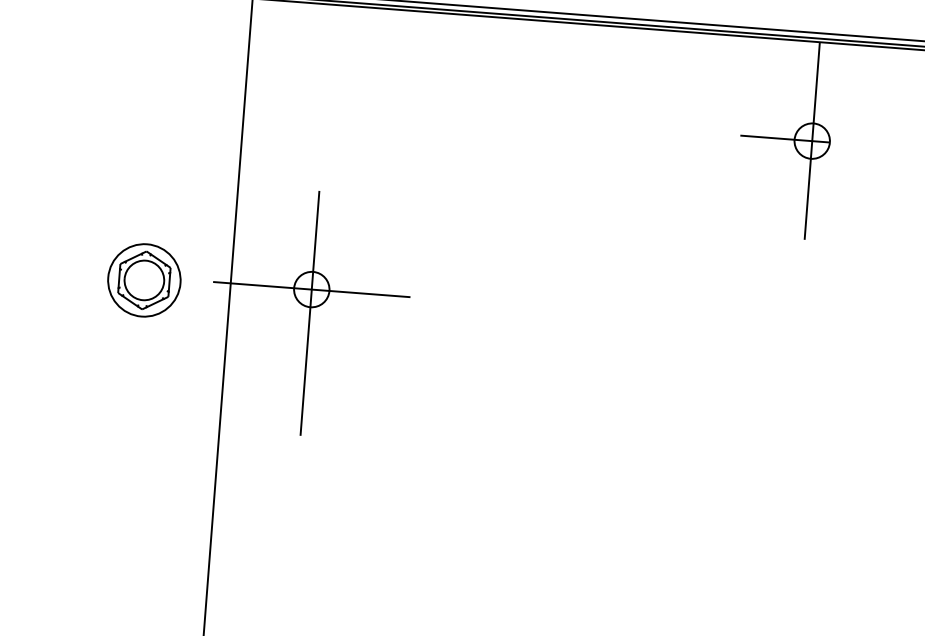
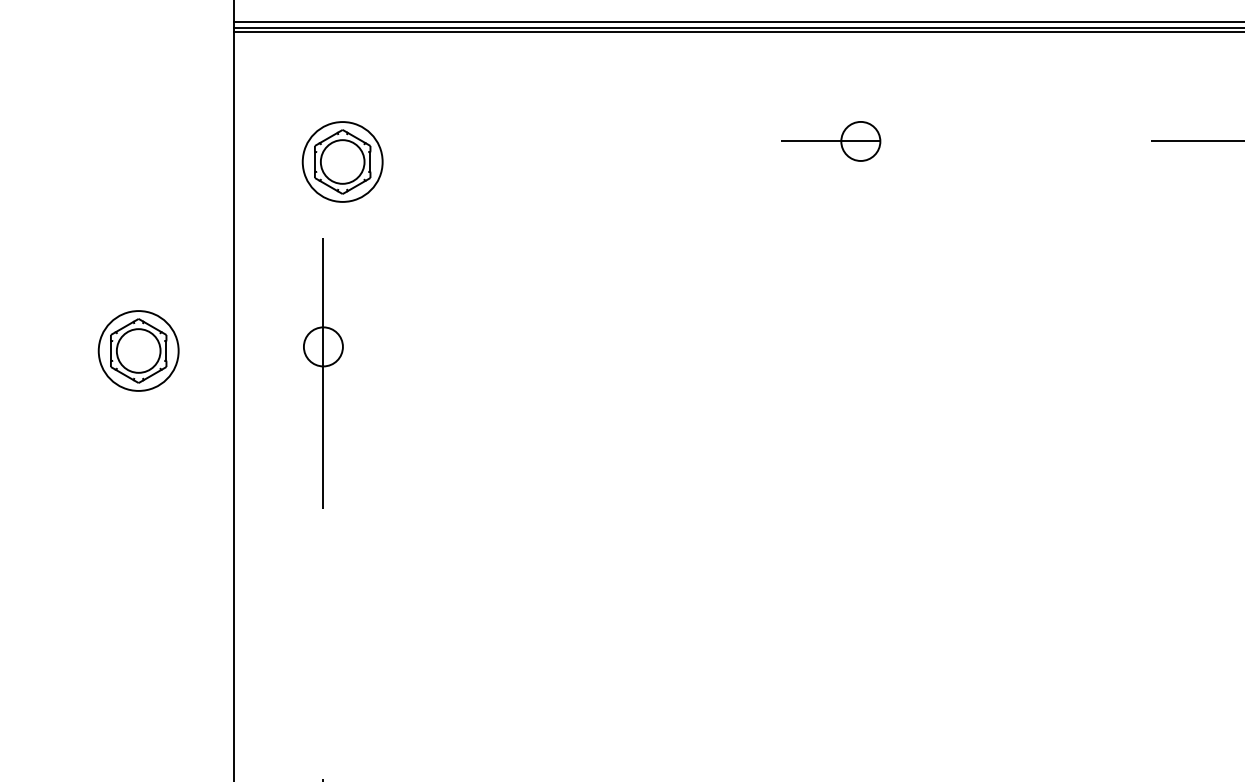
part: (341, 123) -> (342, 161), added
line: (811, 141) -> (860, 141), removed
line: (311, 289) -> (323, 346), removed

